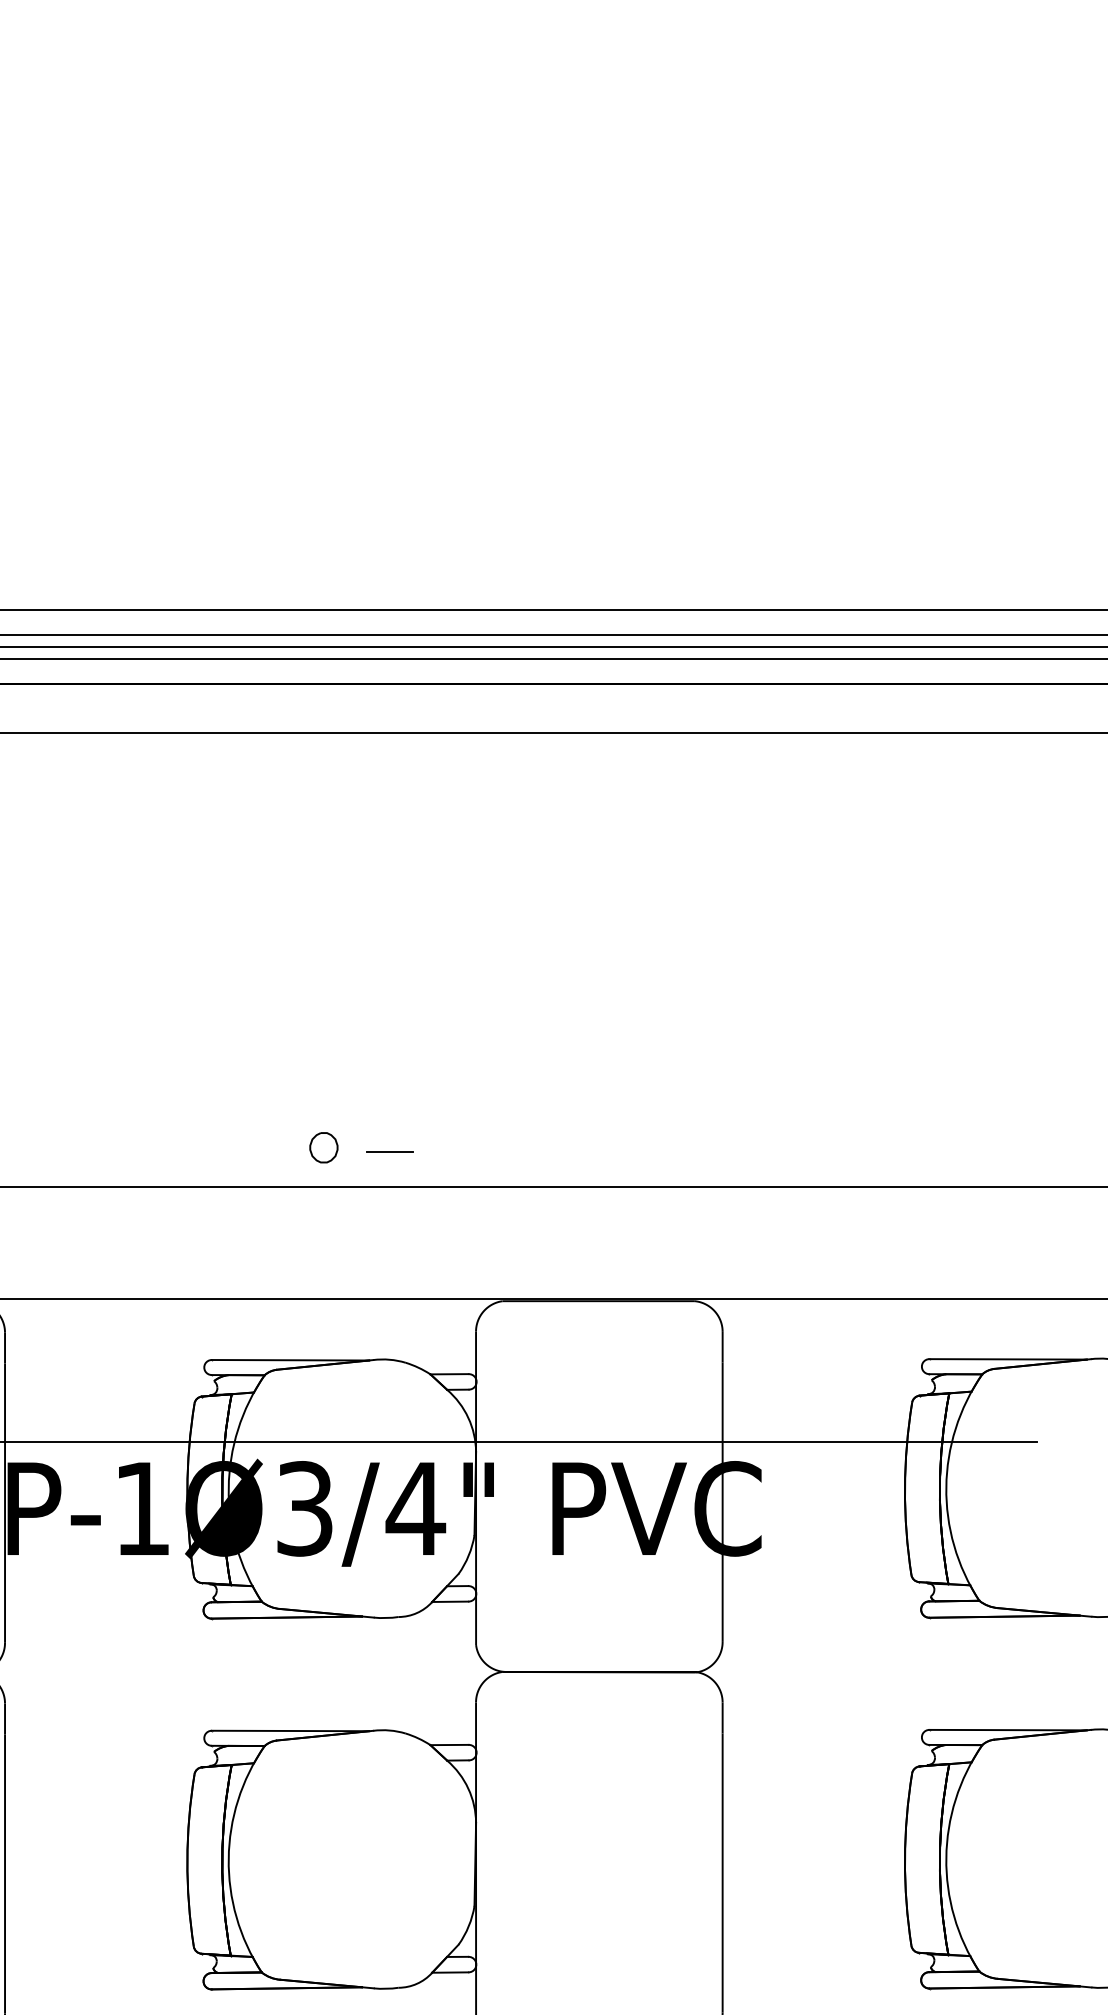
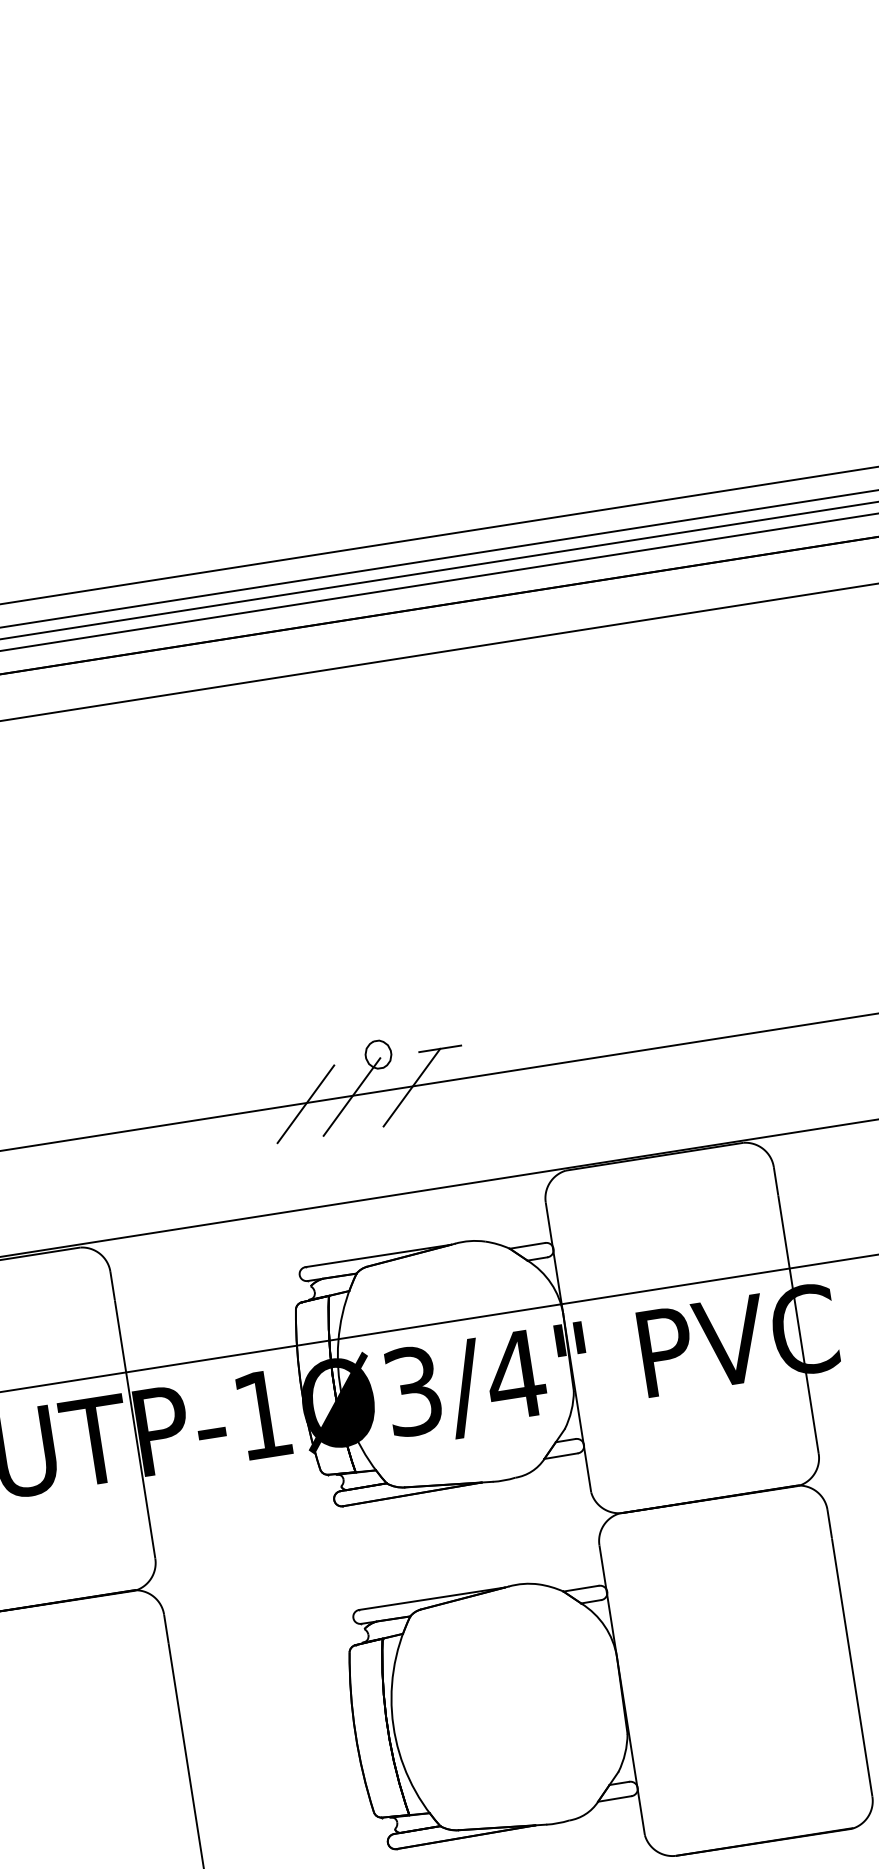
line: (238, 1187) -> (305, 1103), added
line: (288, 1187) -> (351, 1096), added
line: (353, 1187) -> (411, 1087), added

